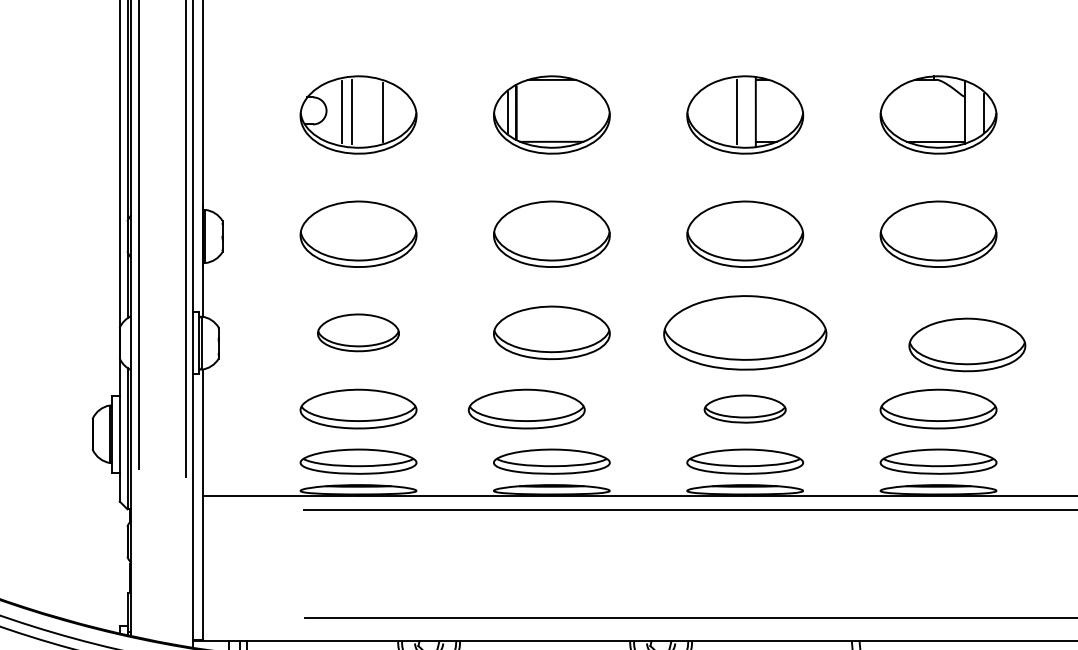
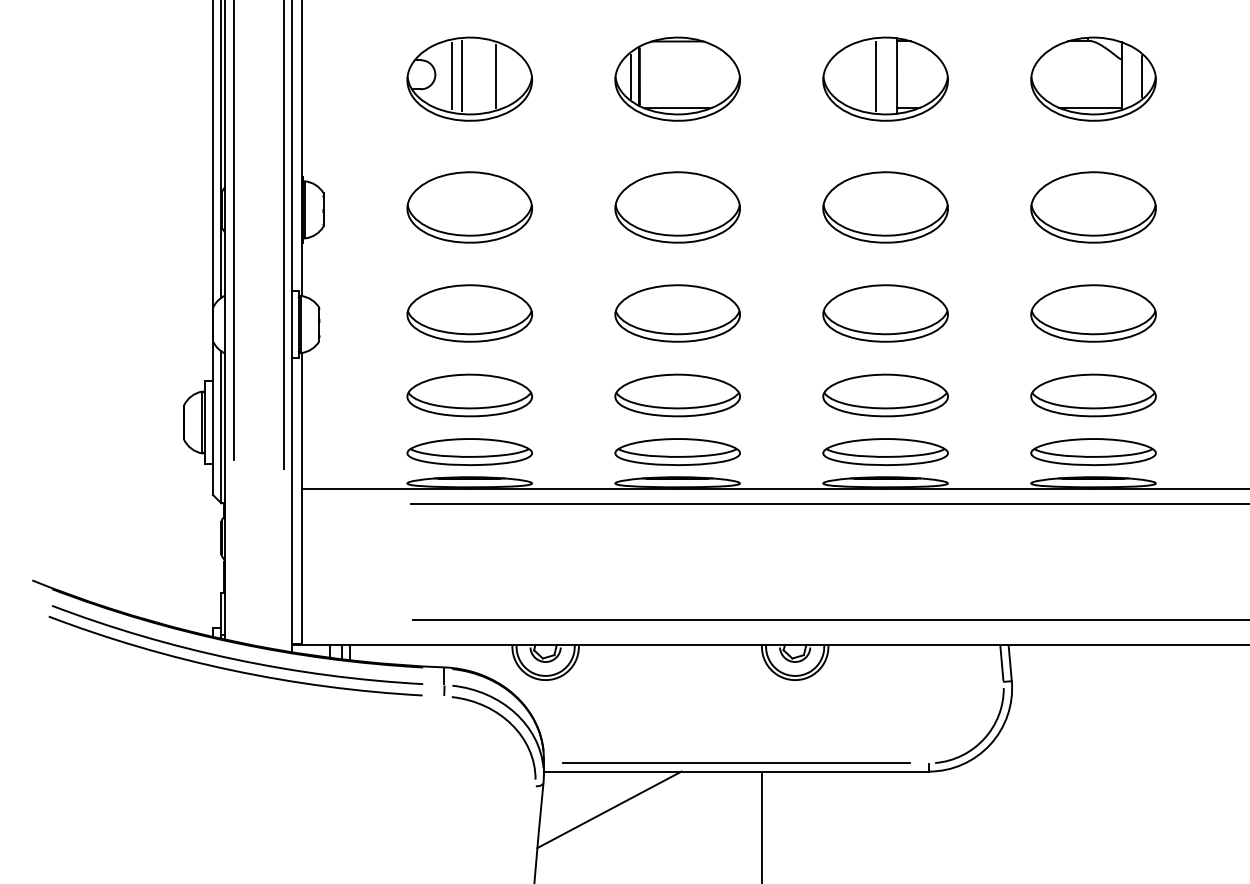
part: (358, 332) -> (469, 313), size x1.43
part: (745, 332) -> (885, 313), size x0.71
part: (967, 344) -> (1093, 313), moved
part: (526, 409) -> (677, 395), moved
part: (745, 409) -> (885, 395), size x1.43

